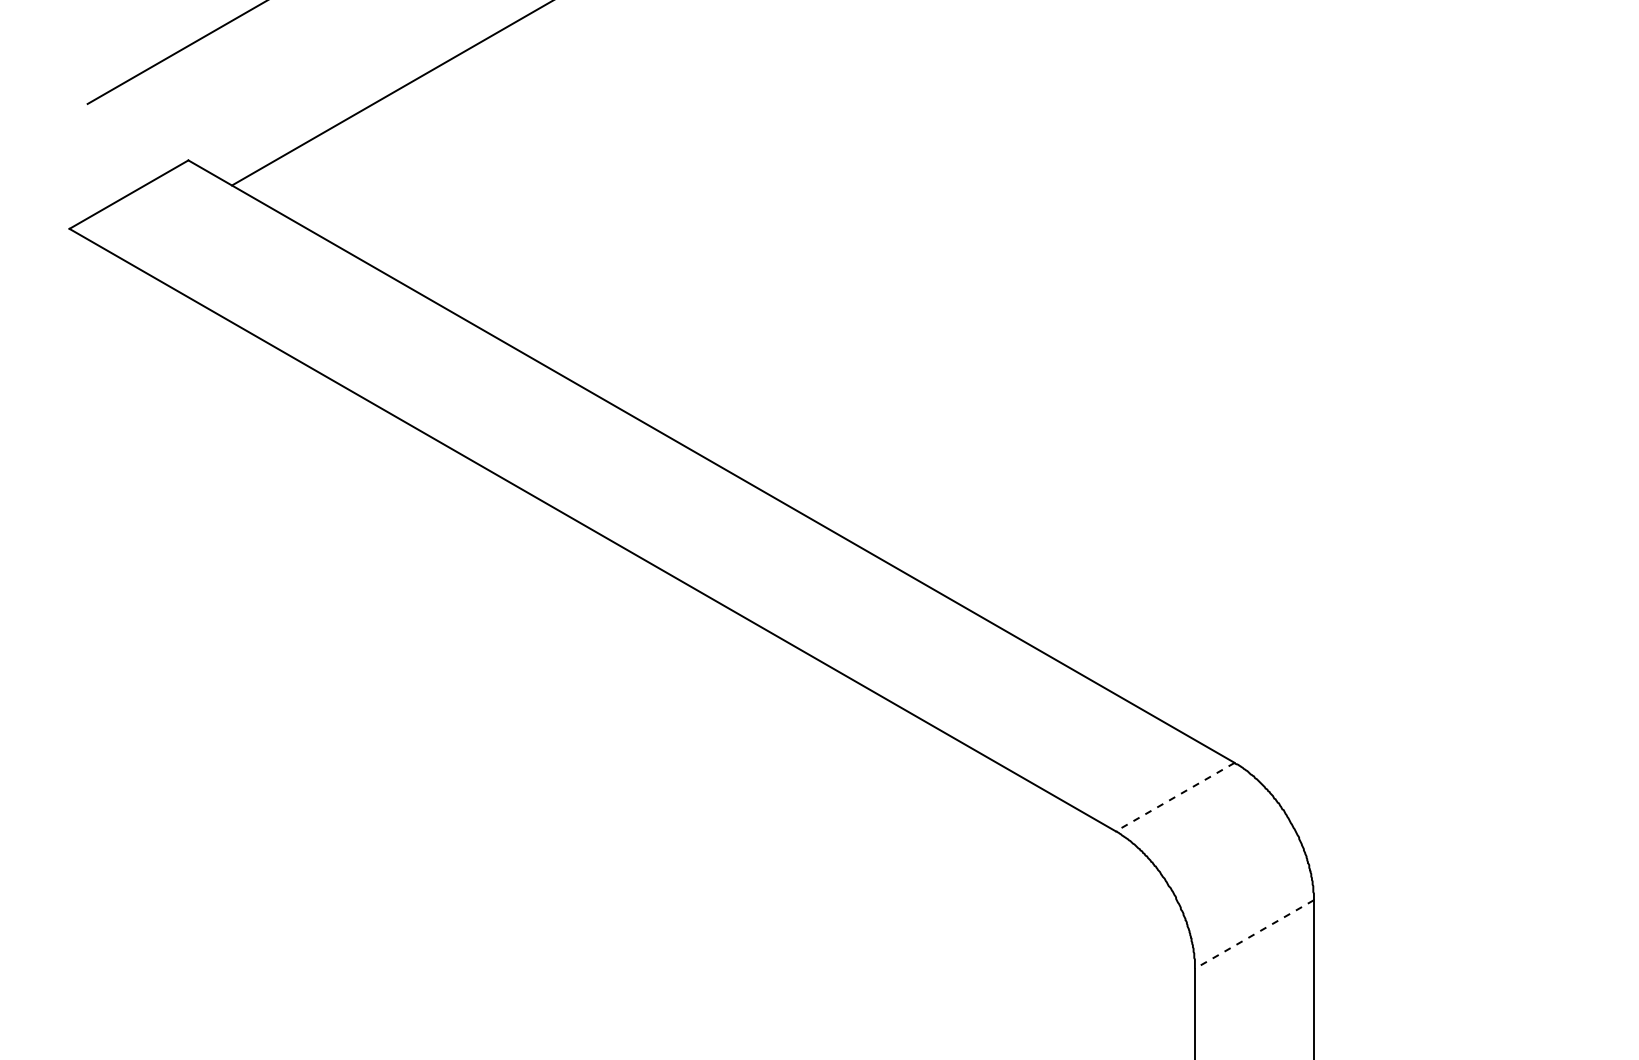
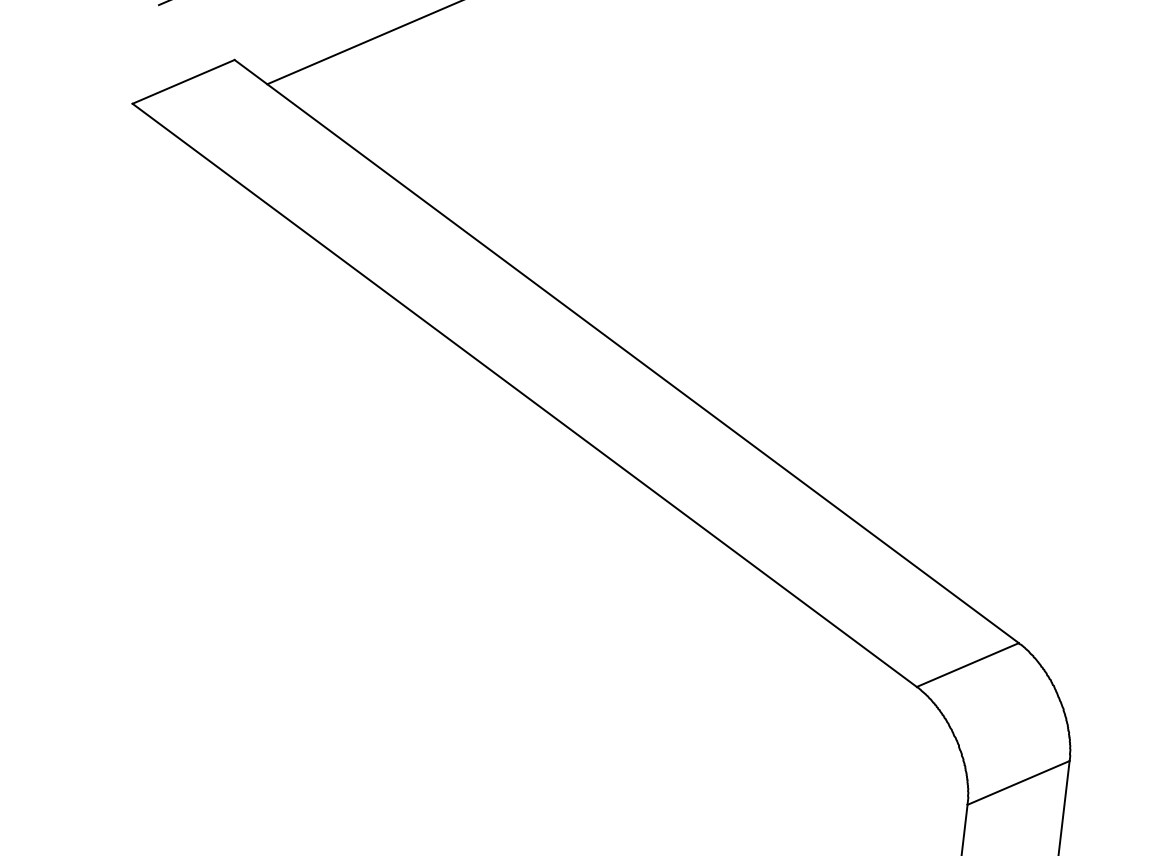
line: (1175, 797) -> (968, 665), dashed -> solid
line: (1254, 934) -> (1018, 783), dashed -> solid

